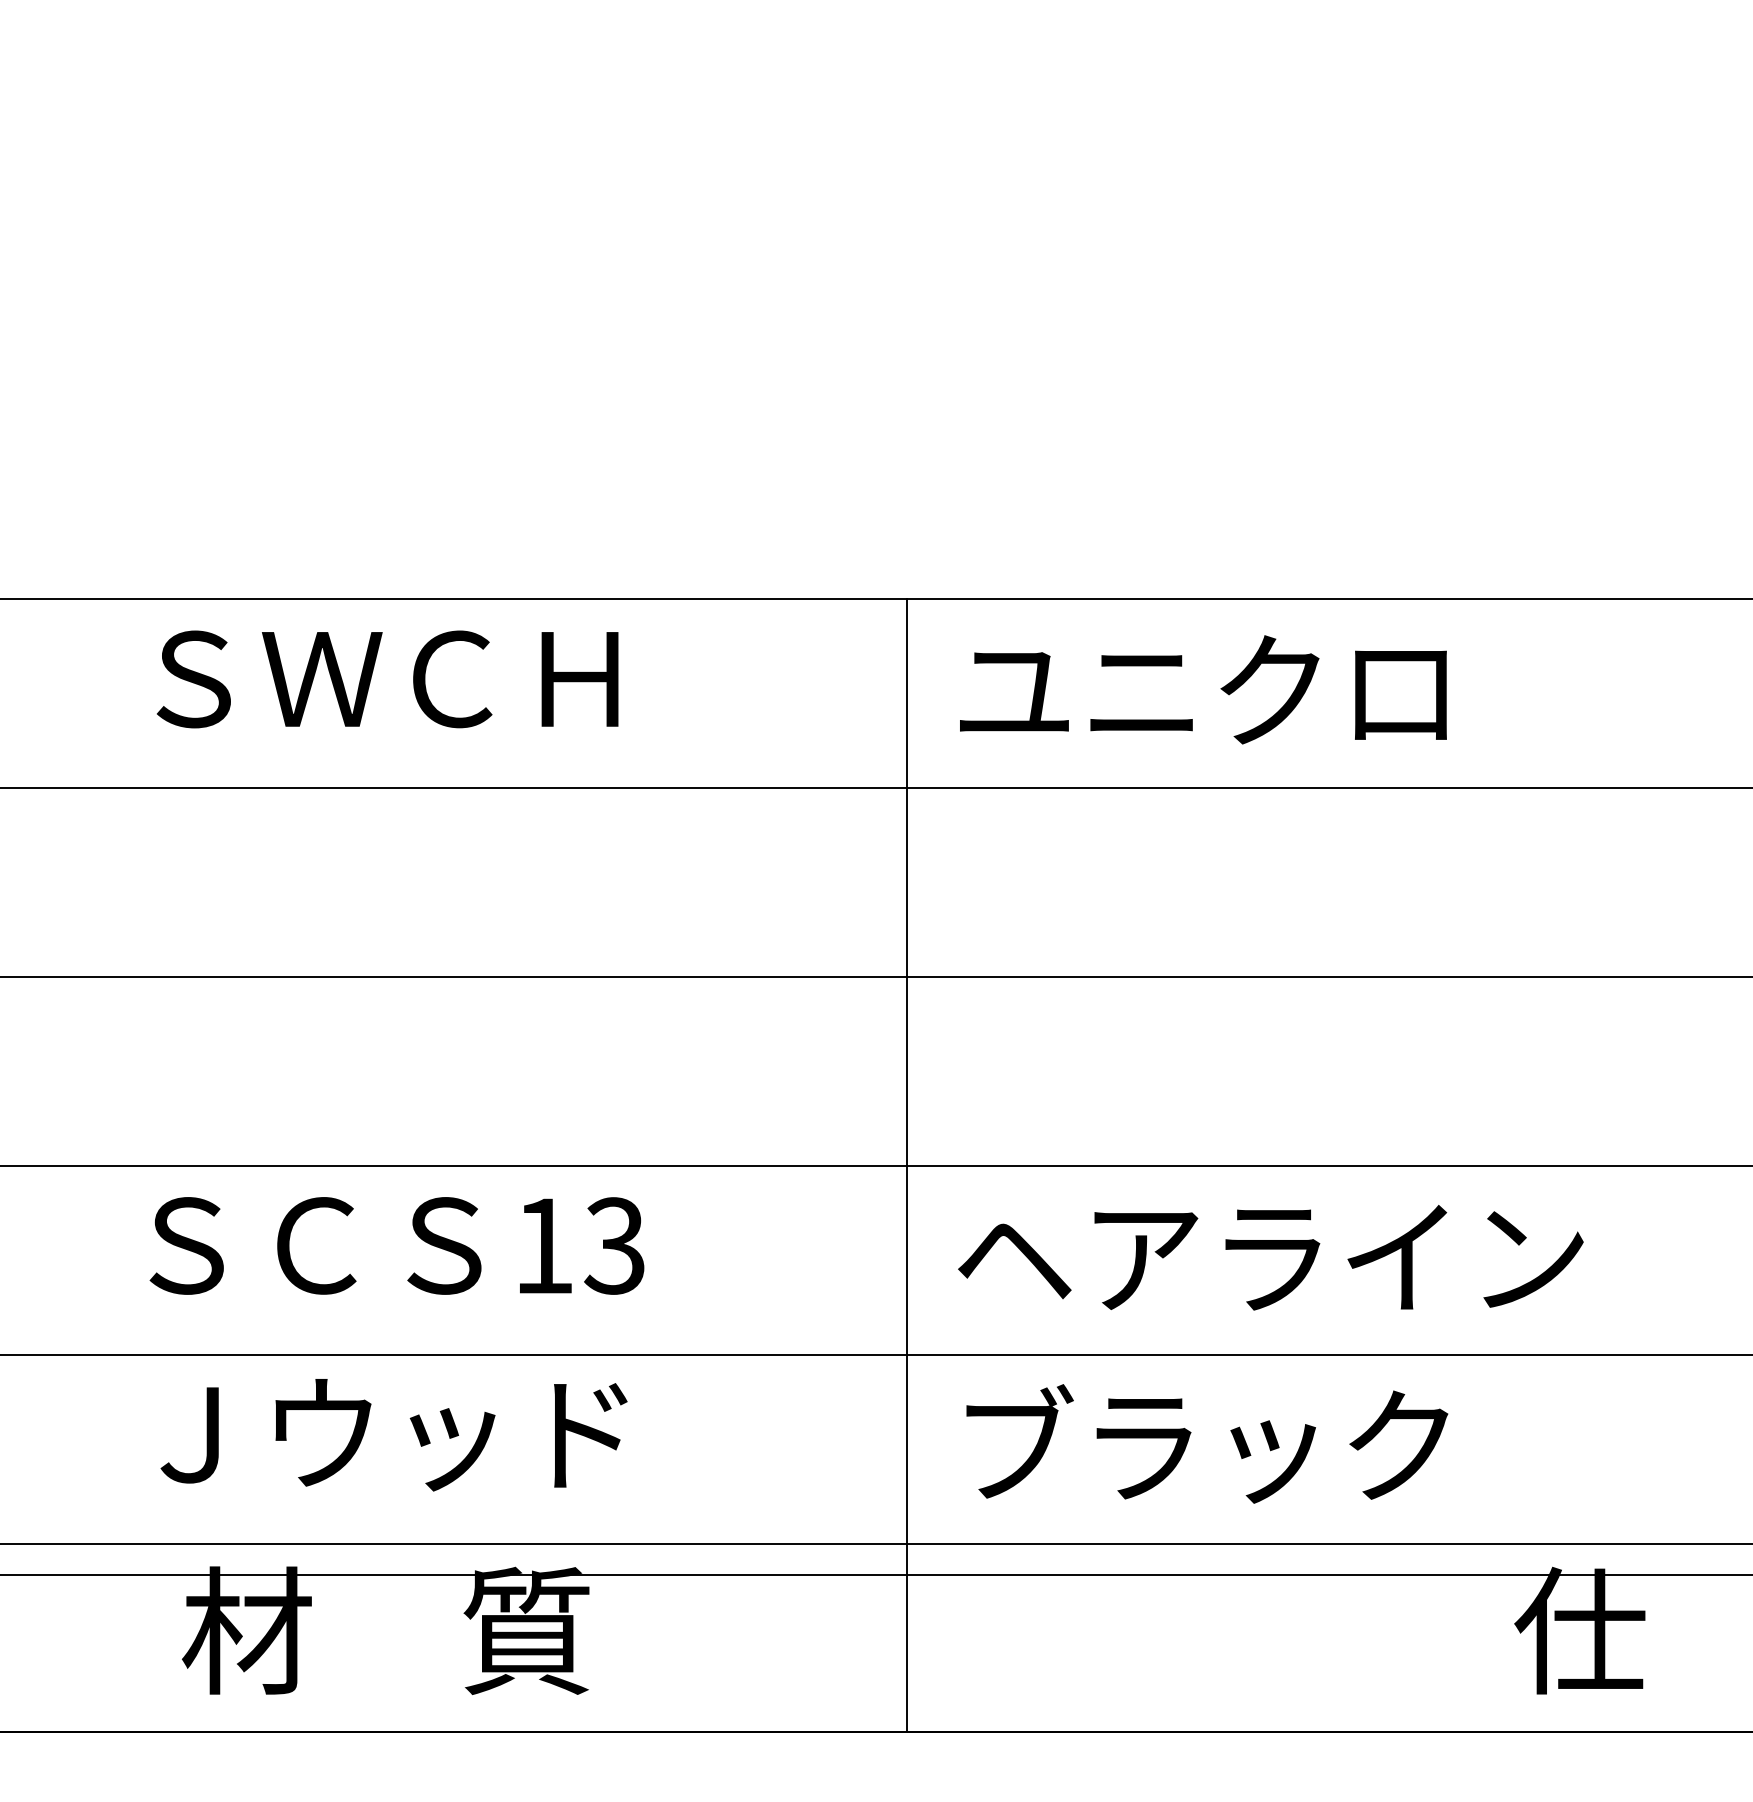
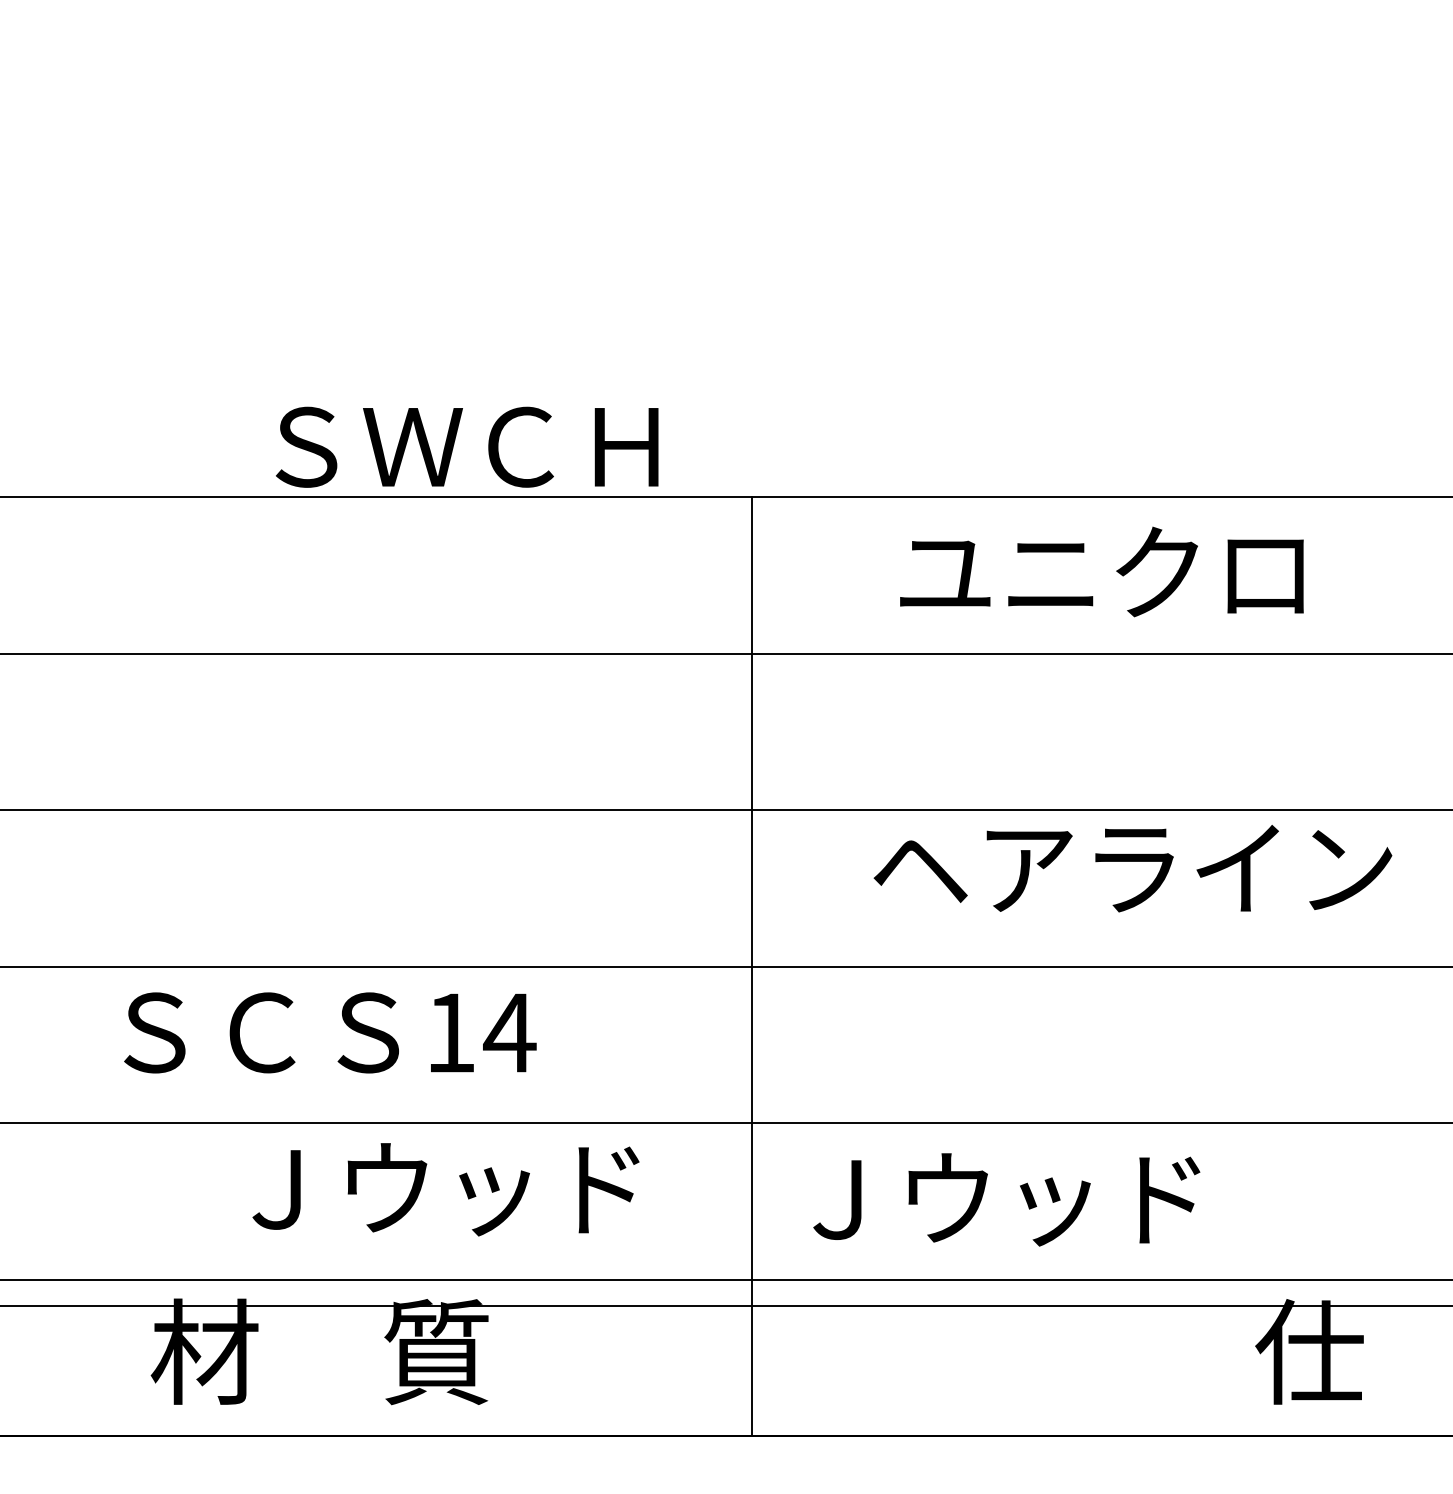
text: (387, 679) -> (467, 447), moved
text: (1203, 689) -> (1101, 571), moved
text: (614, 1245) -> (509, 1032), 13 -> 14
text: (1270, 1257) -> (1132, 868), moved
text: (393, 1435) -> (445, 1190), moved
text: (1206, 1441) -> (1000, 1195), ブラック -> Ｊウッド

